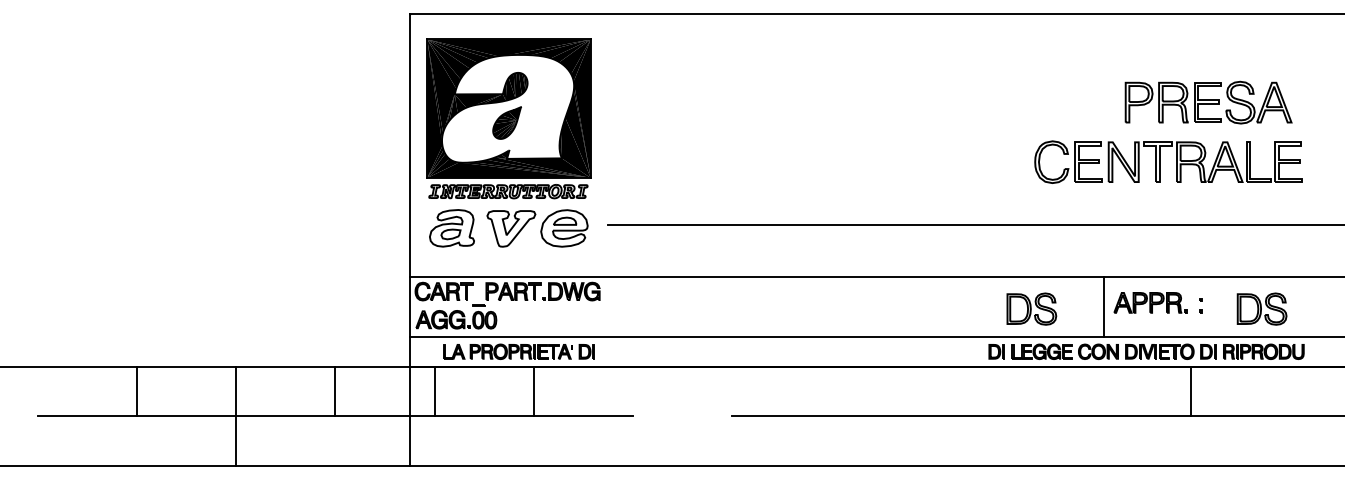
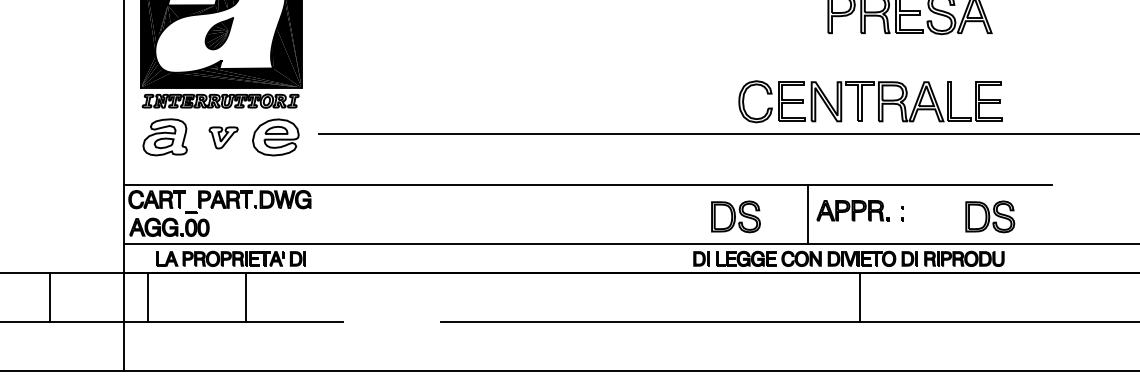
part: (1160, 161) -> (862, 101), moved
part: (511, 228) -> (223, 137), size x0.6
part: (1261, 308) -> (989, 216), moved
line: (1191, 391) -> (859, 297), moved

